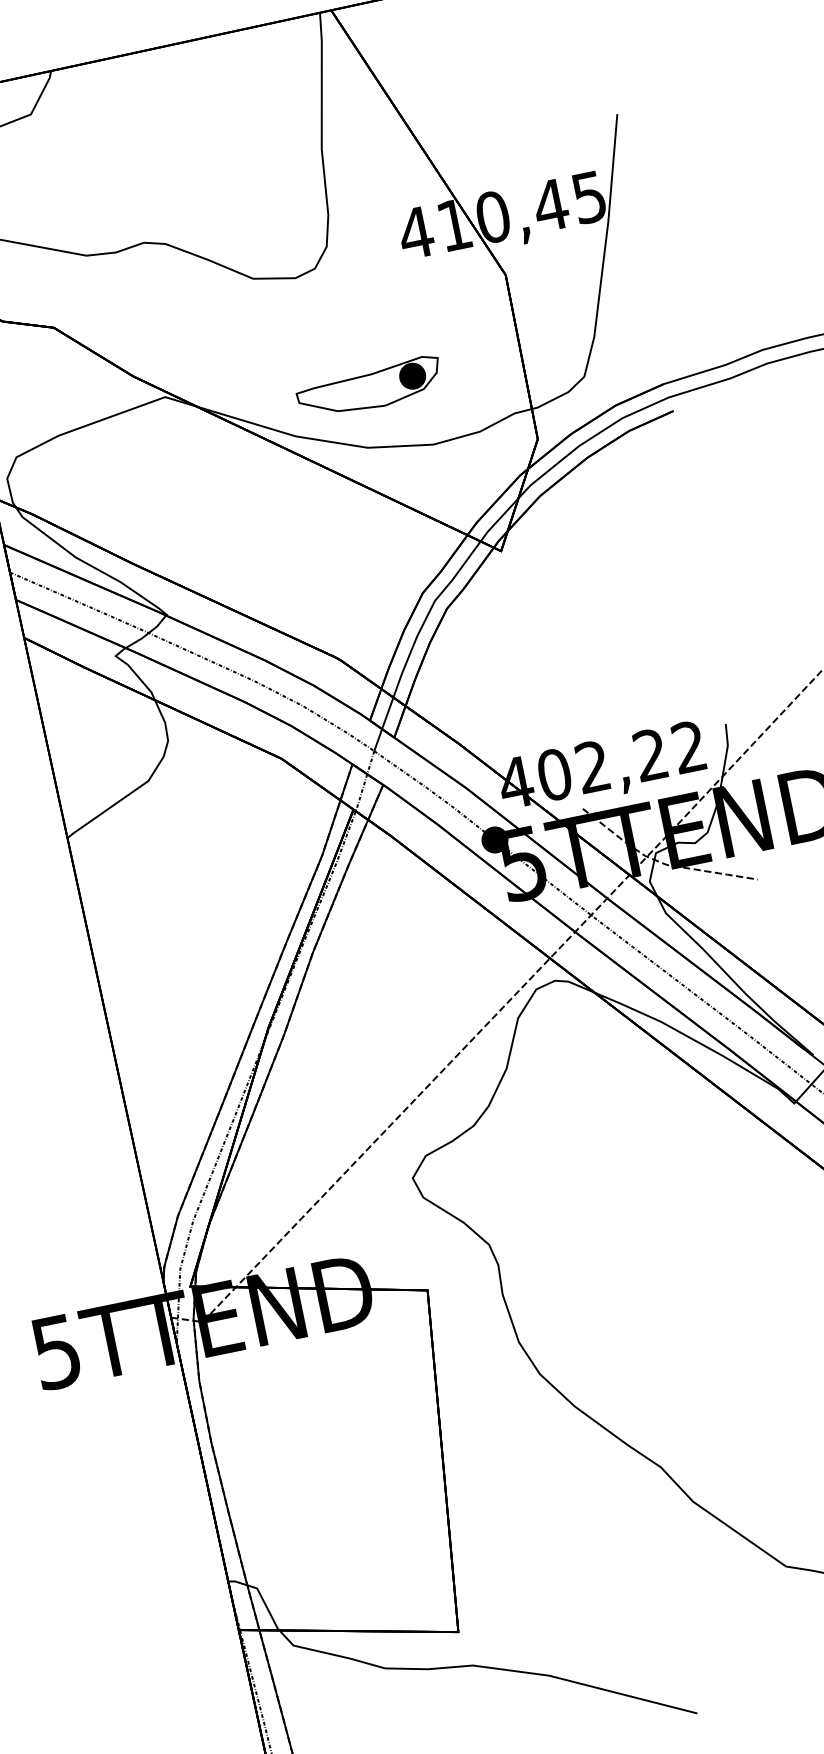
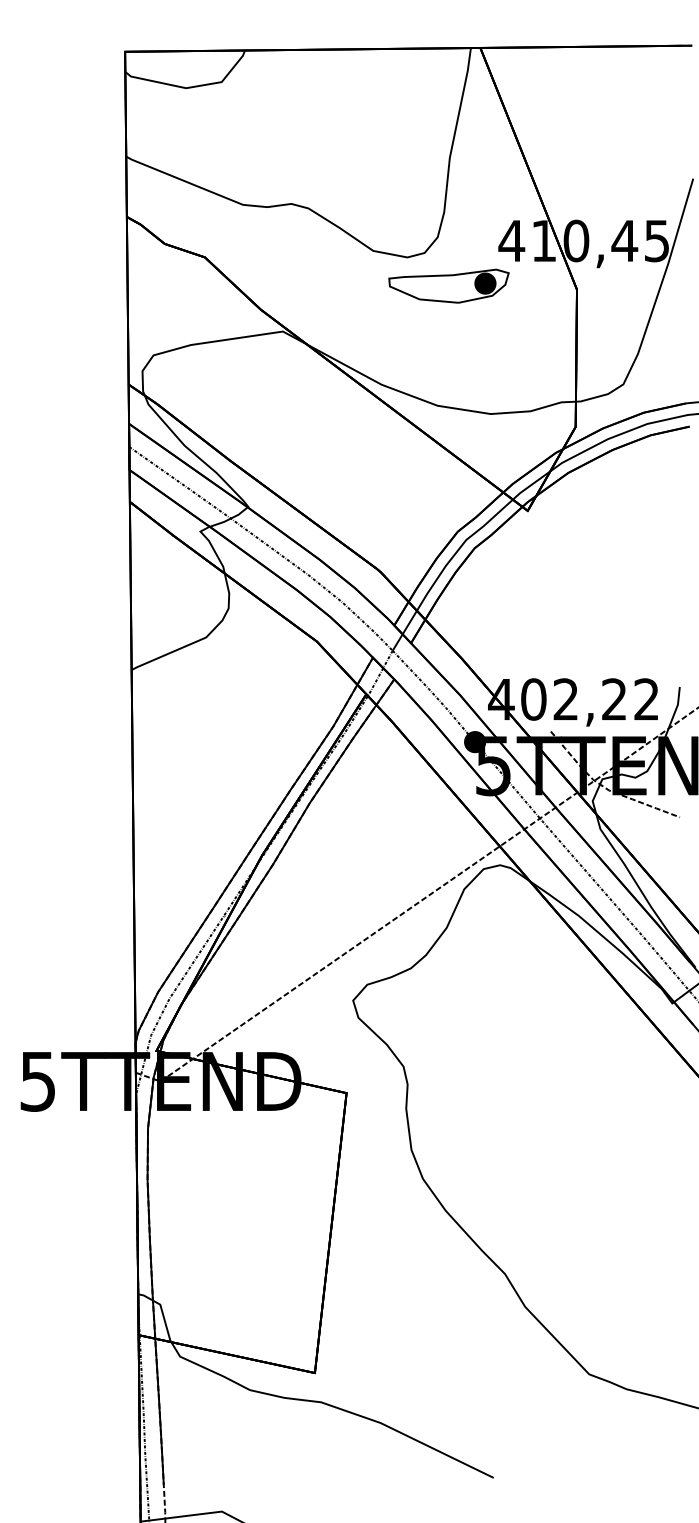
part: (369, 387) -> (448, 285), moved

